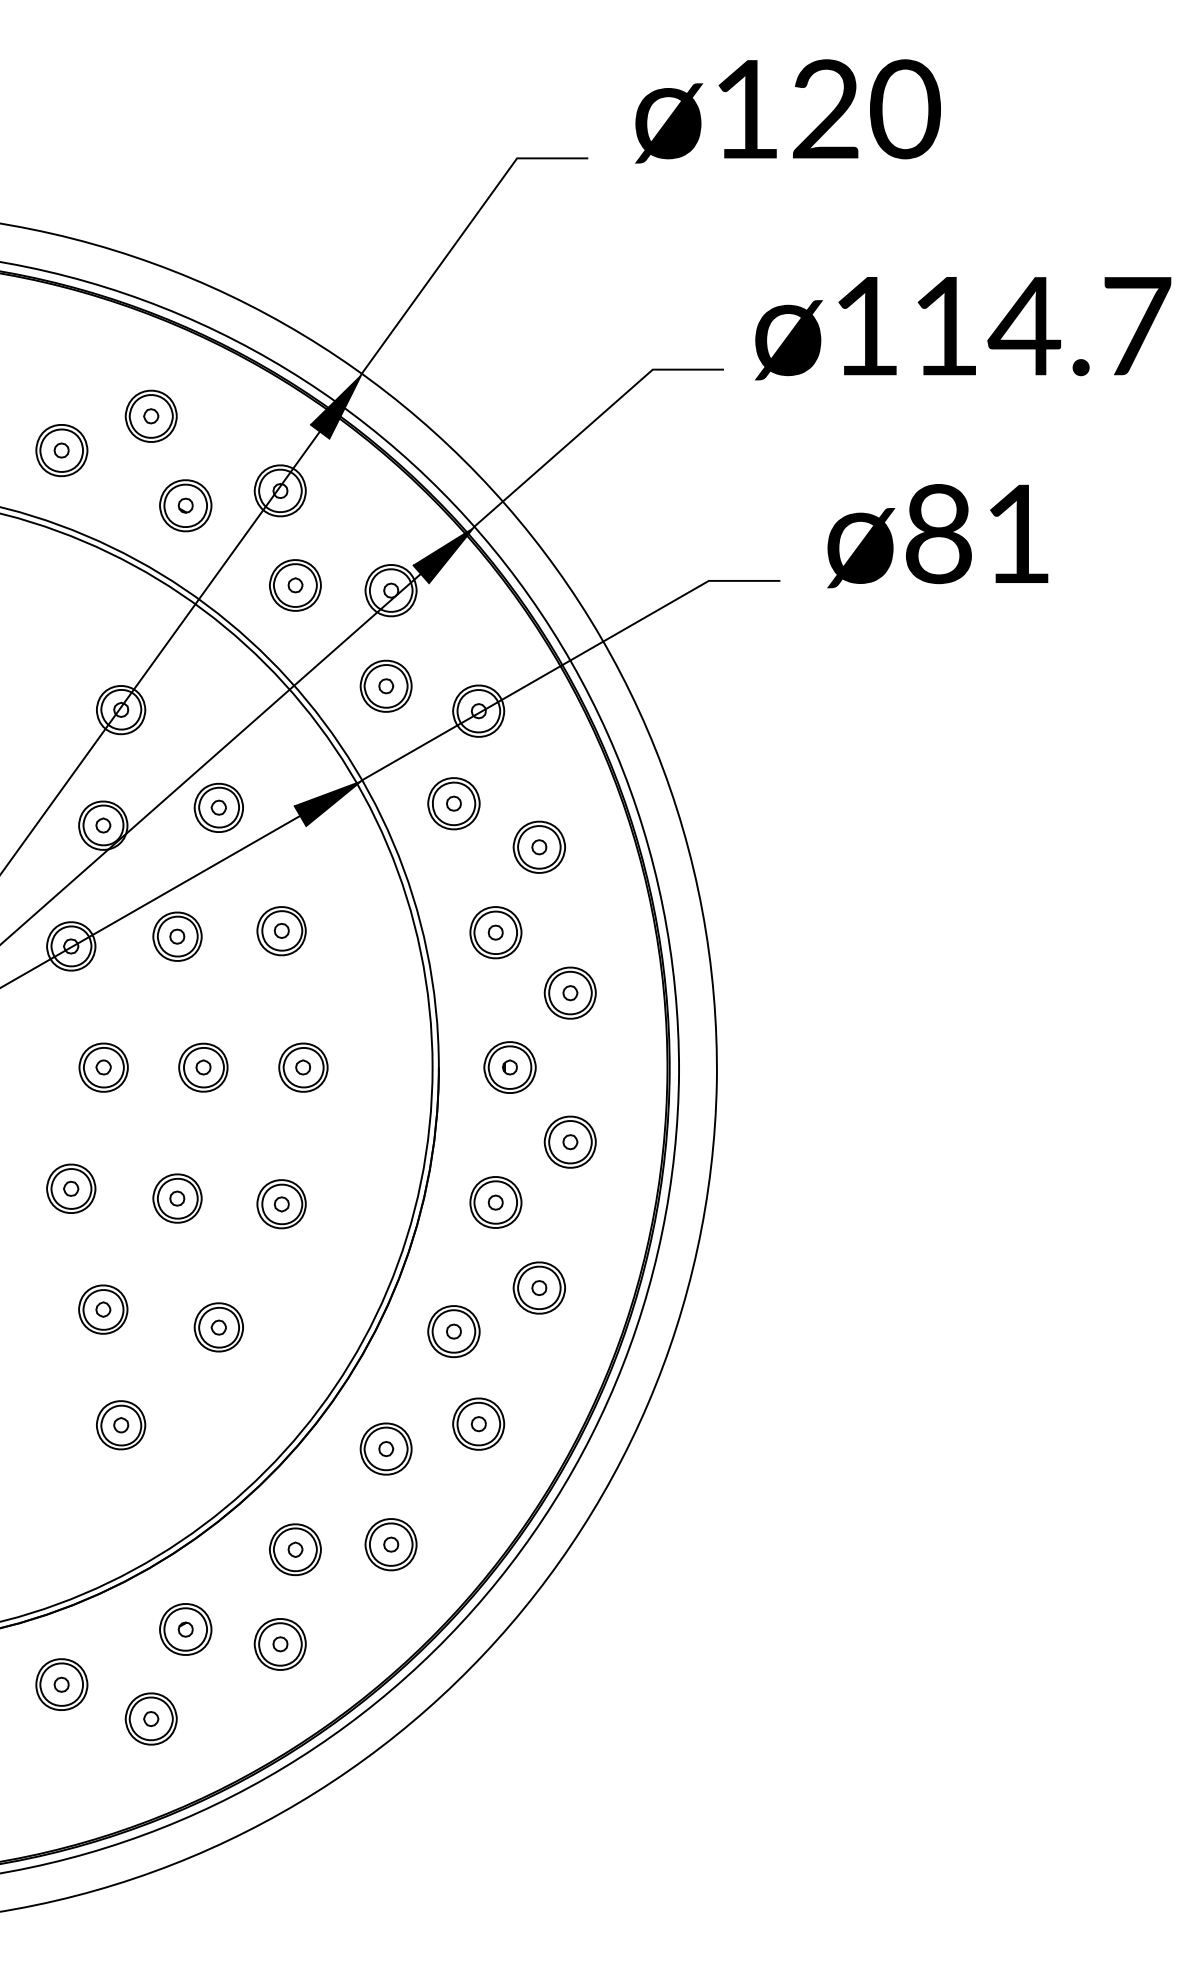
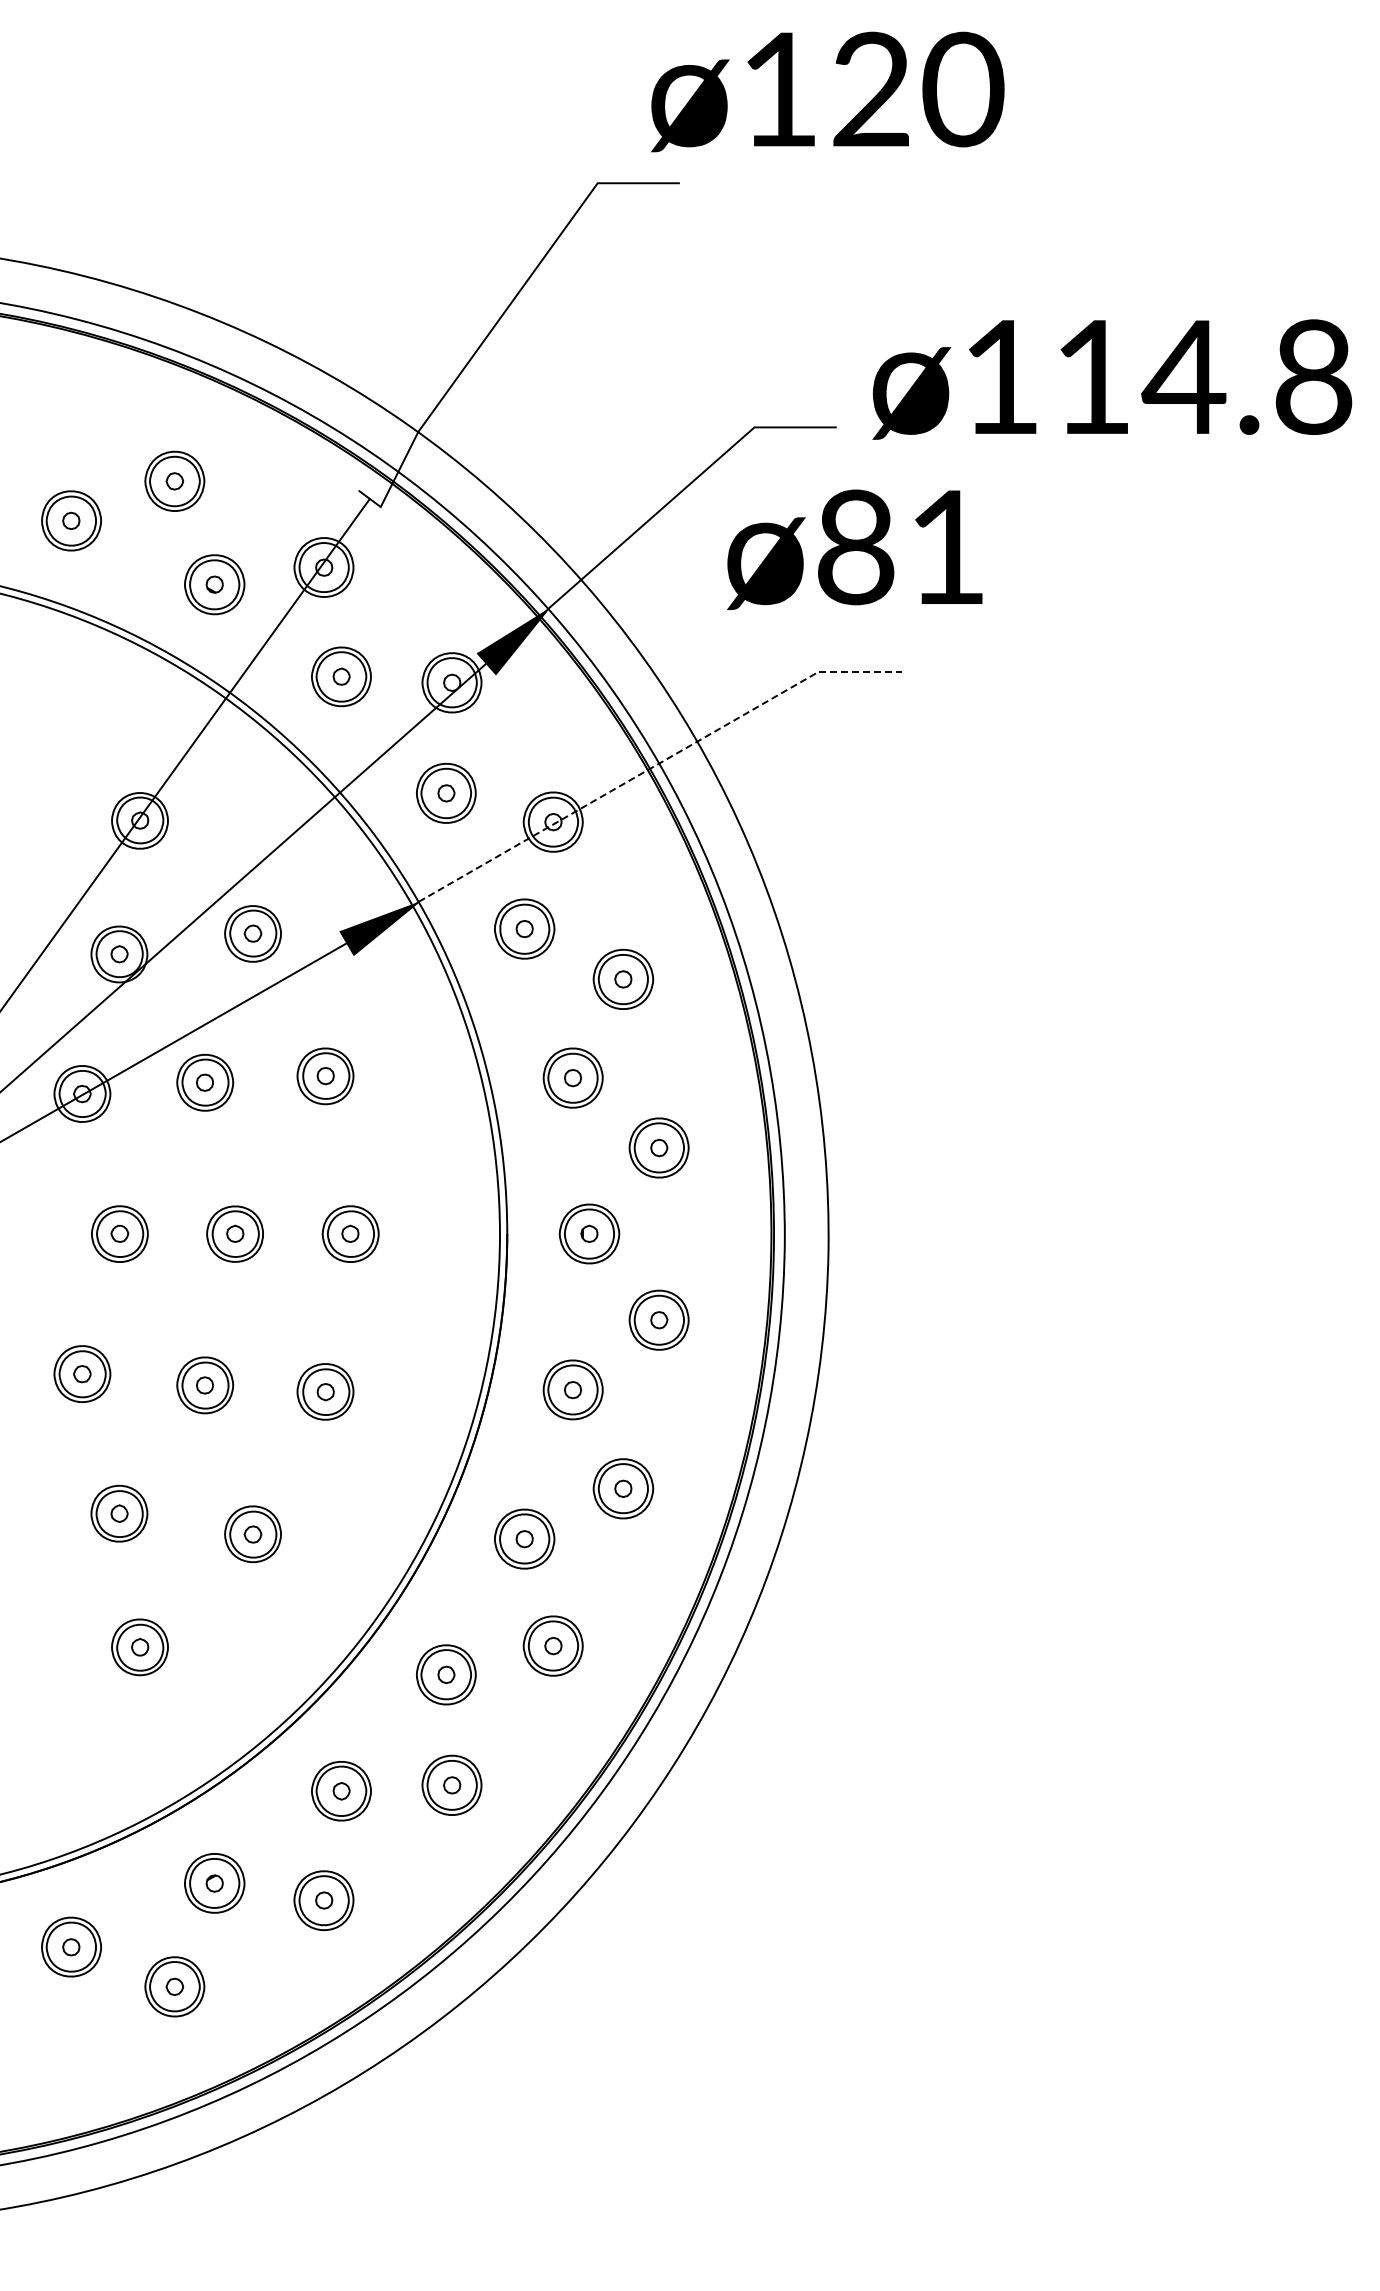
text: (787, 110) -> (827, 91), moved
text: (1137, 325) -> (1314, 376), ø114.7 -> ø114.8
fill: (336, 406) -> (388, 469), removed
text: (937, 535) -> (854, 549), moved
line: (567, 662) -> (655, 765), solid -> dashed

